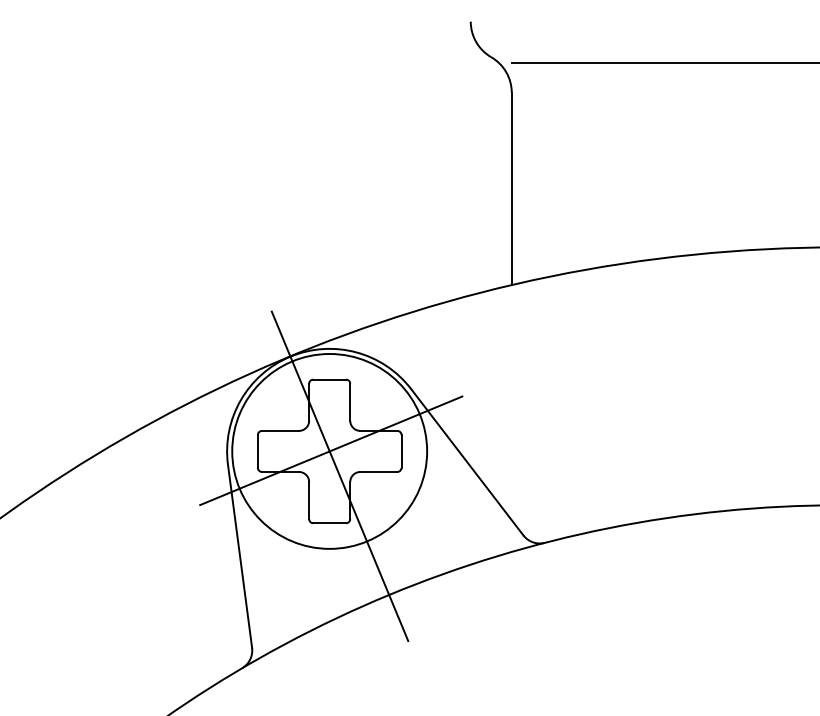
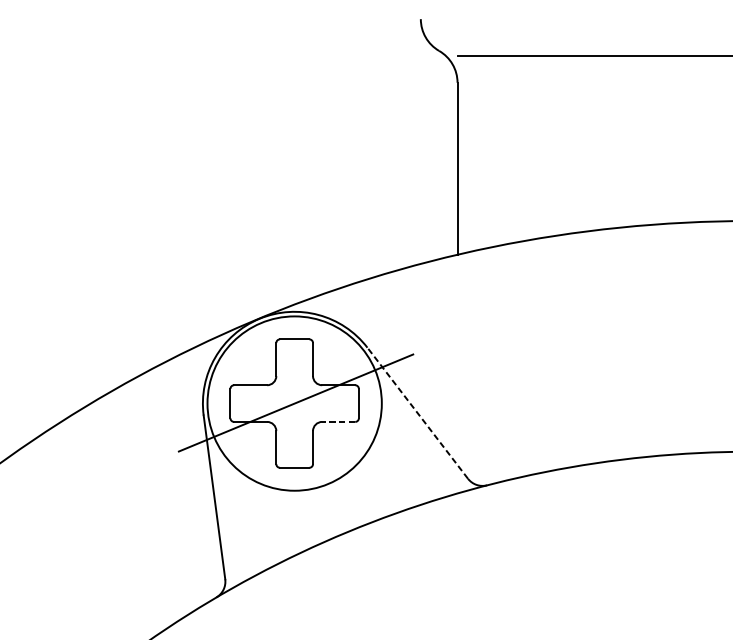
line: (466, 461) -> (417, 412), solid -> dashed
line: (378, 471) -> (338, 421), solid -> dashed
line: (339, 475) -> (303, 425), removed

